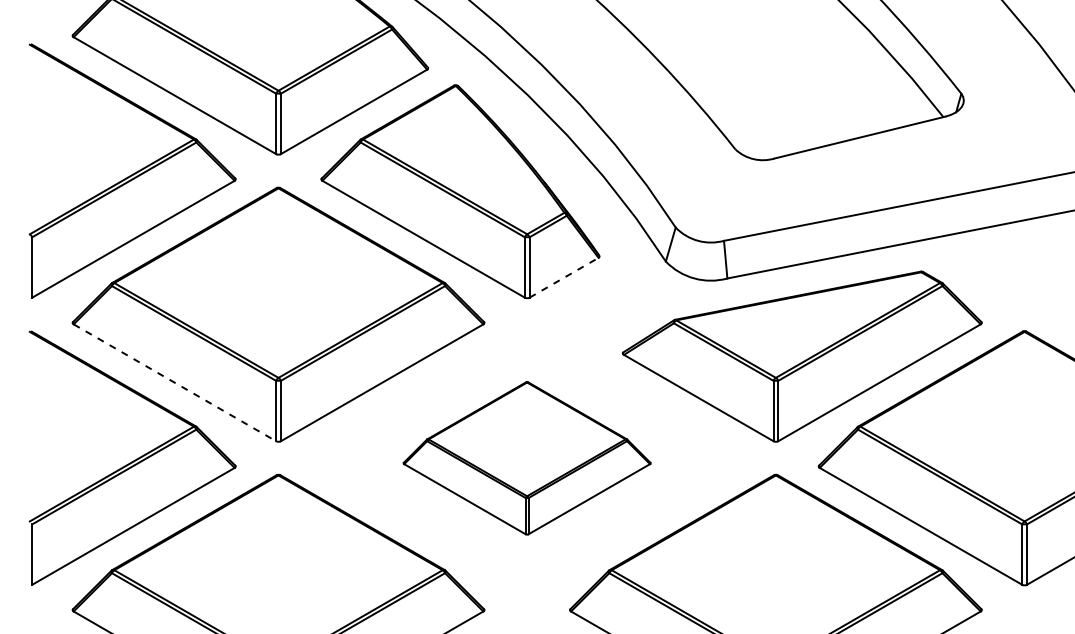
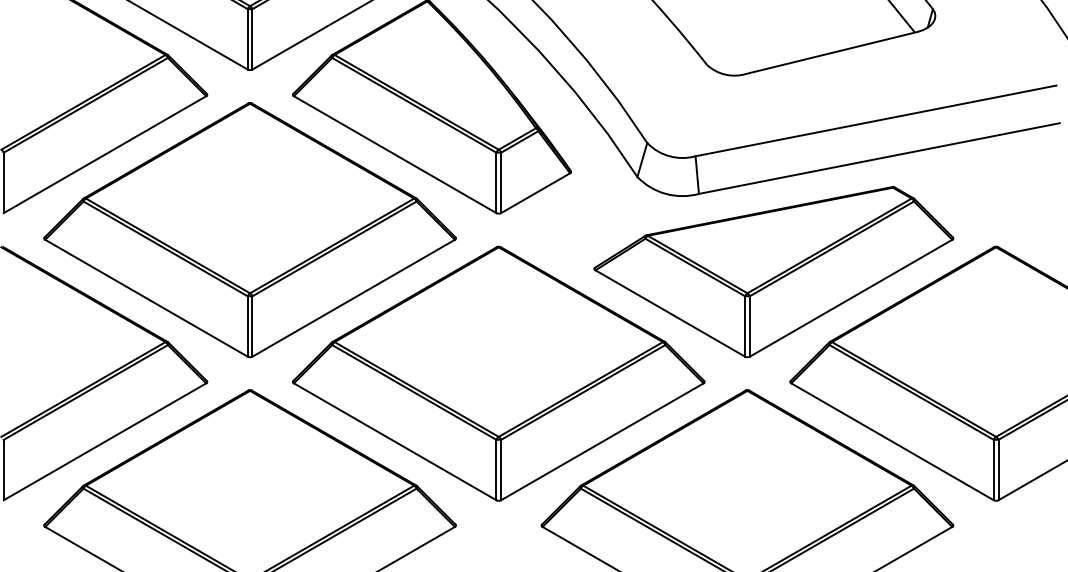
line: (564, 277) -> (536, 192), dashed -> solid
line: (174, 382) -> (146, 297), dashed -> solid
part: (526, 458) -> (498, 373), size x1.67

